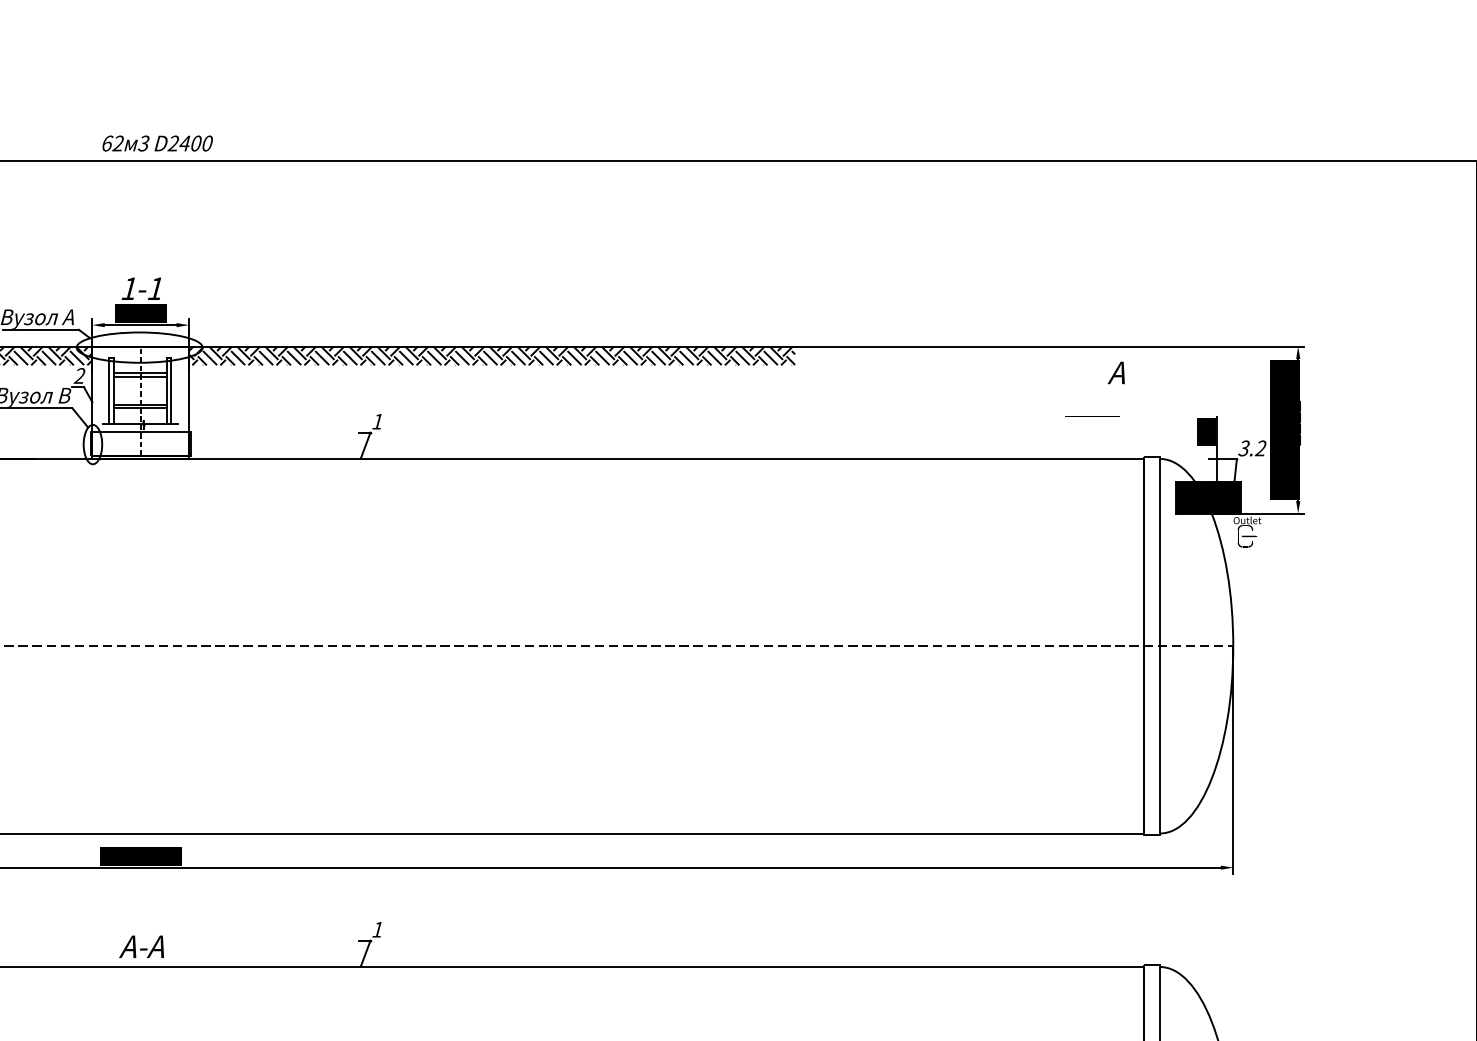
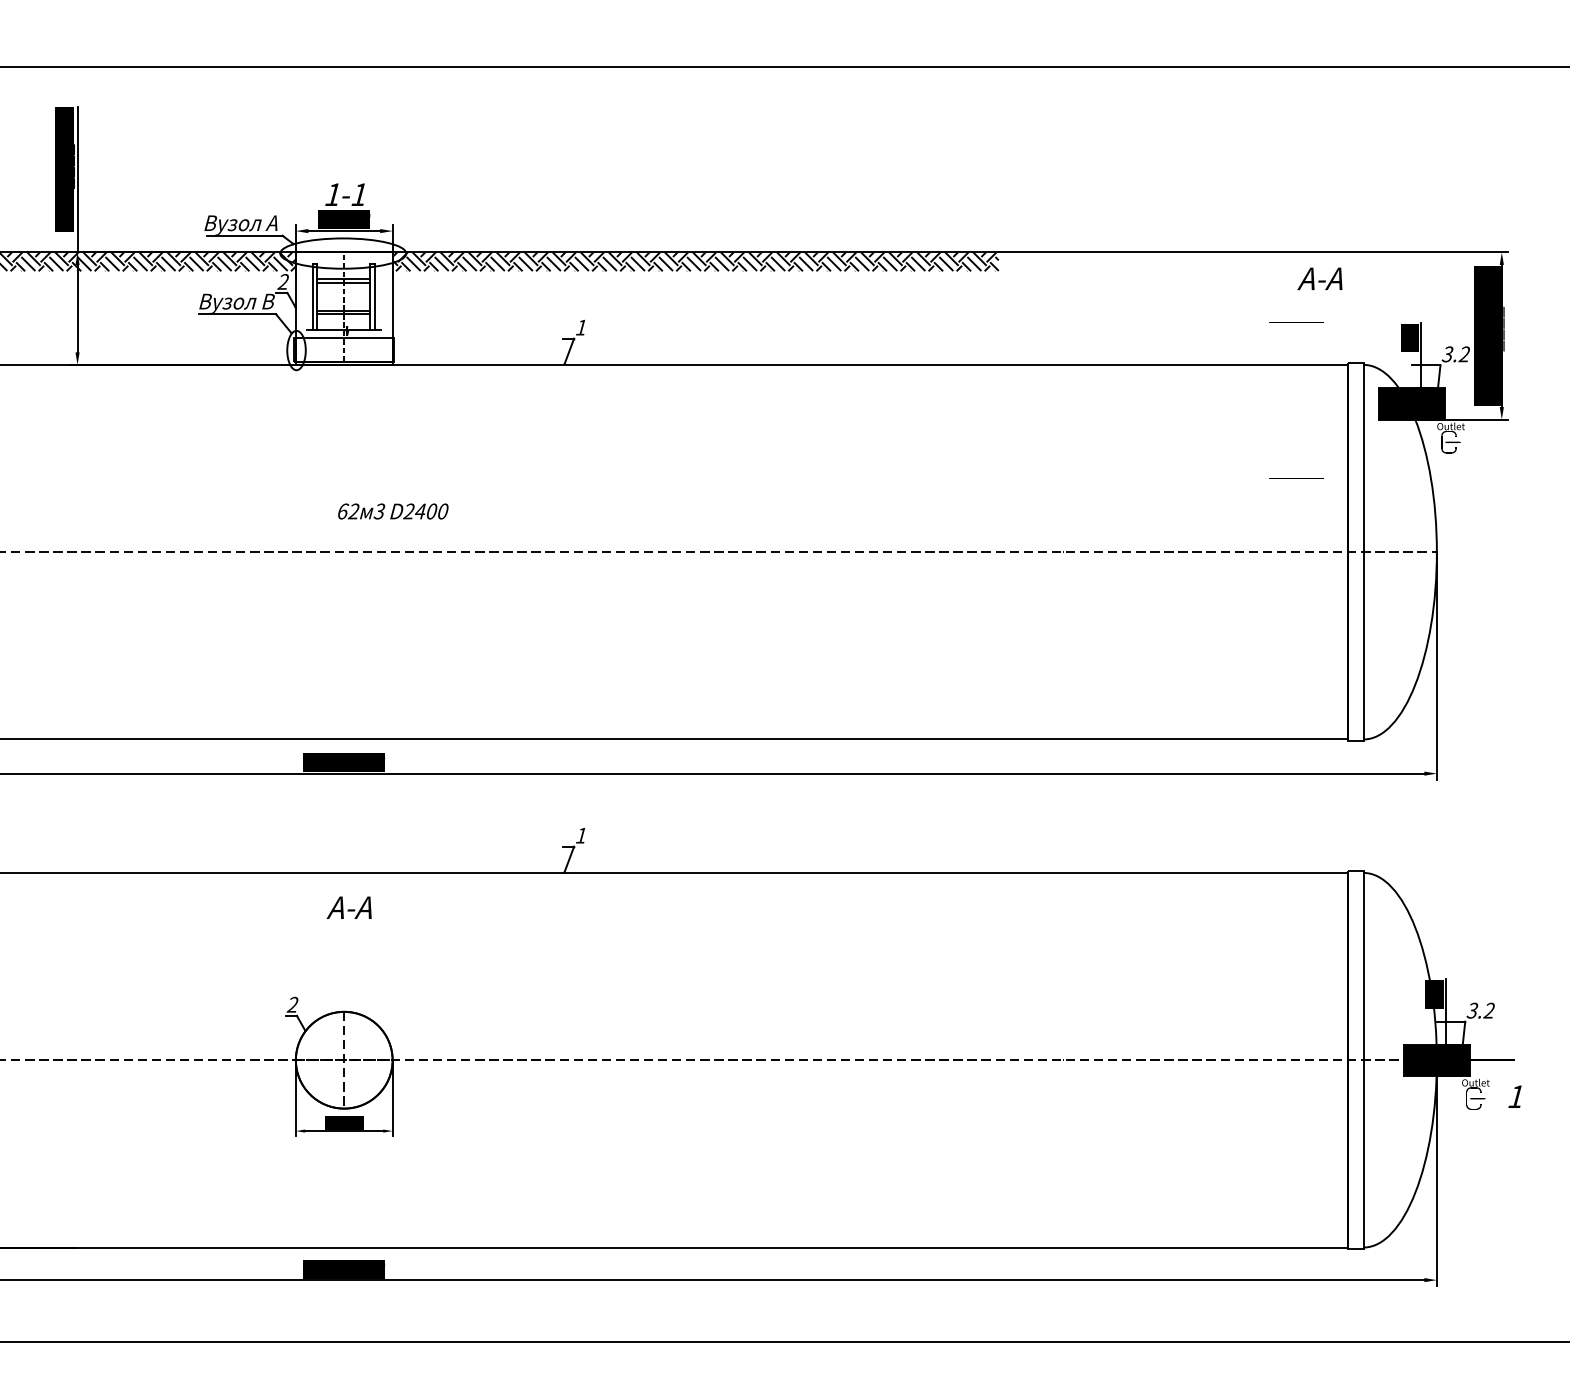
text: (157, 143) -> (393, 511), moved
text: (1115, 372) -> (1319, 278), А -> А-А
line: (1092, 572) -> (1296, 478), added
text: (140, 946) -> (348, 907), moved

